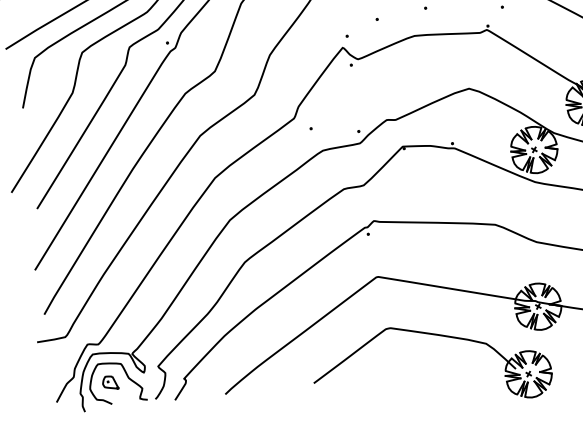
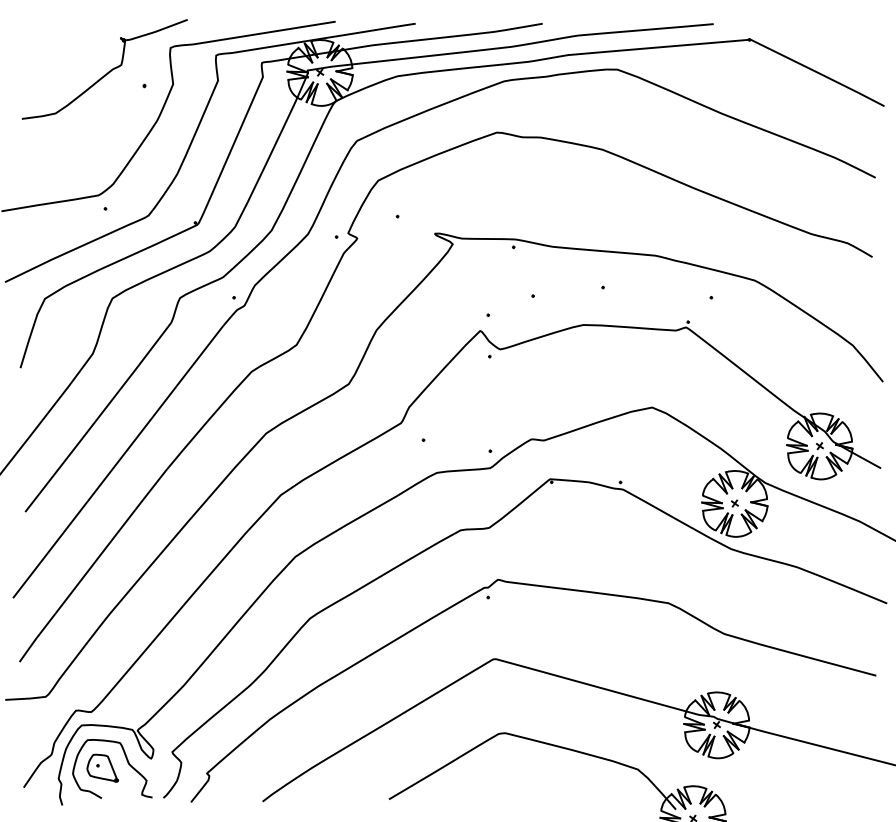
part: (110, 382) -> (102, 767), size x1.43

